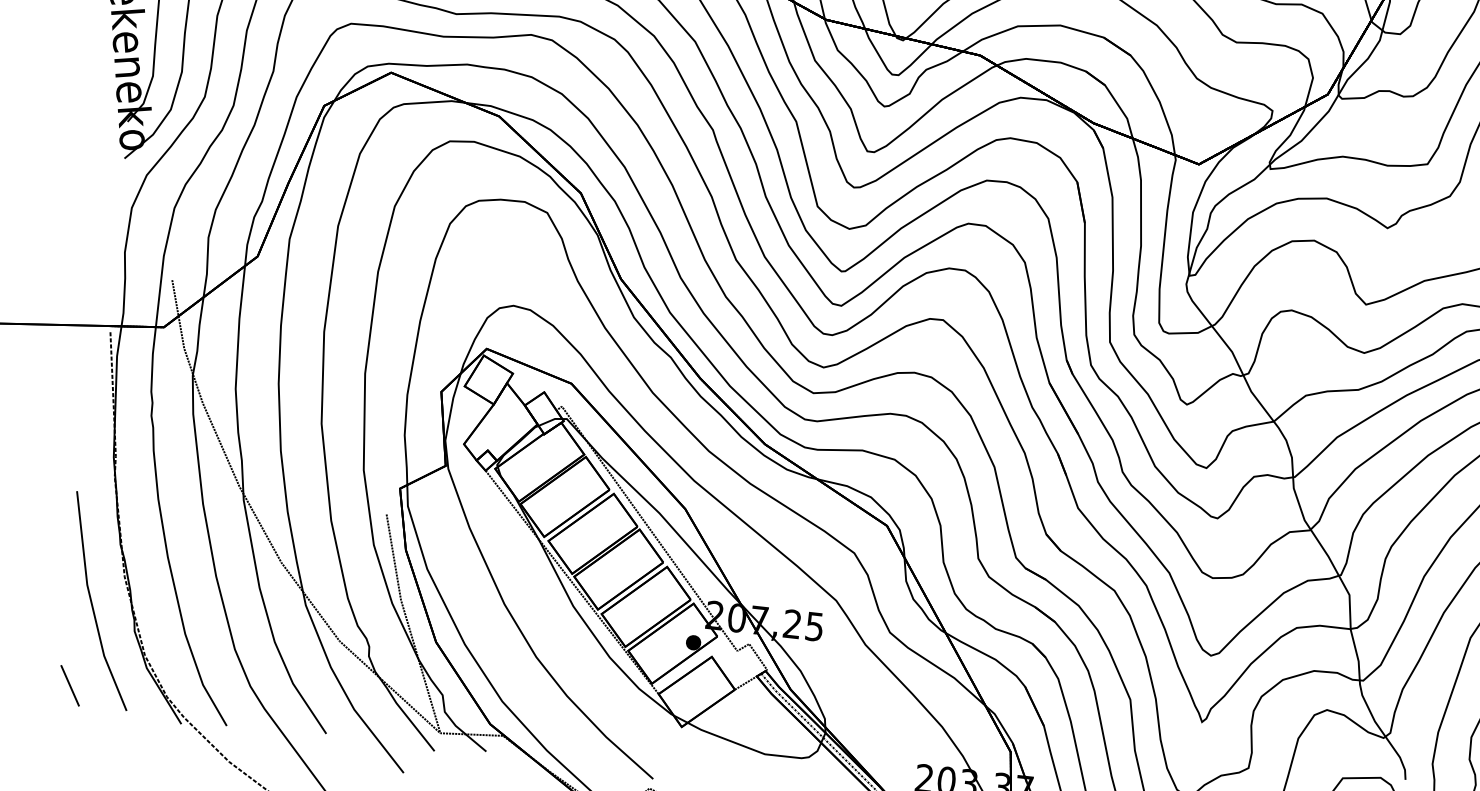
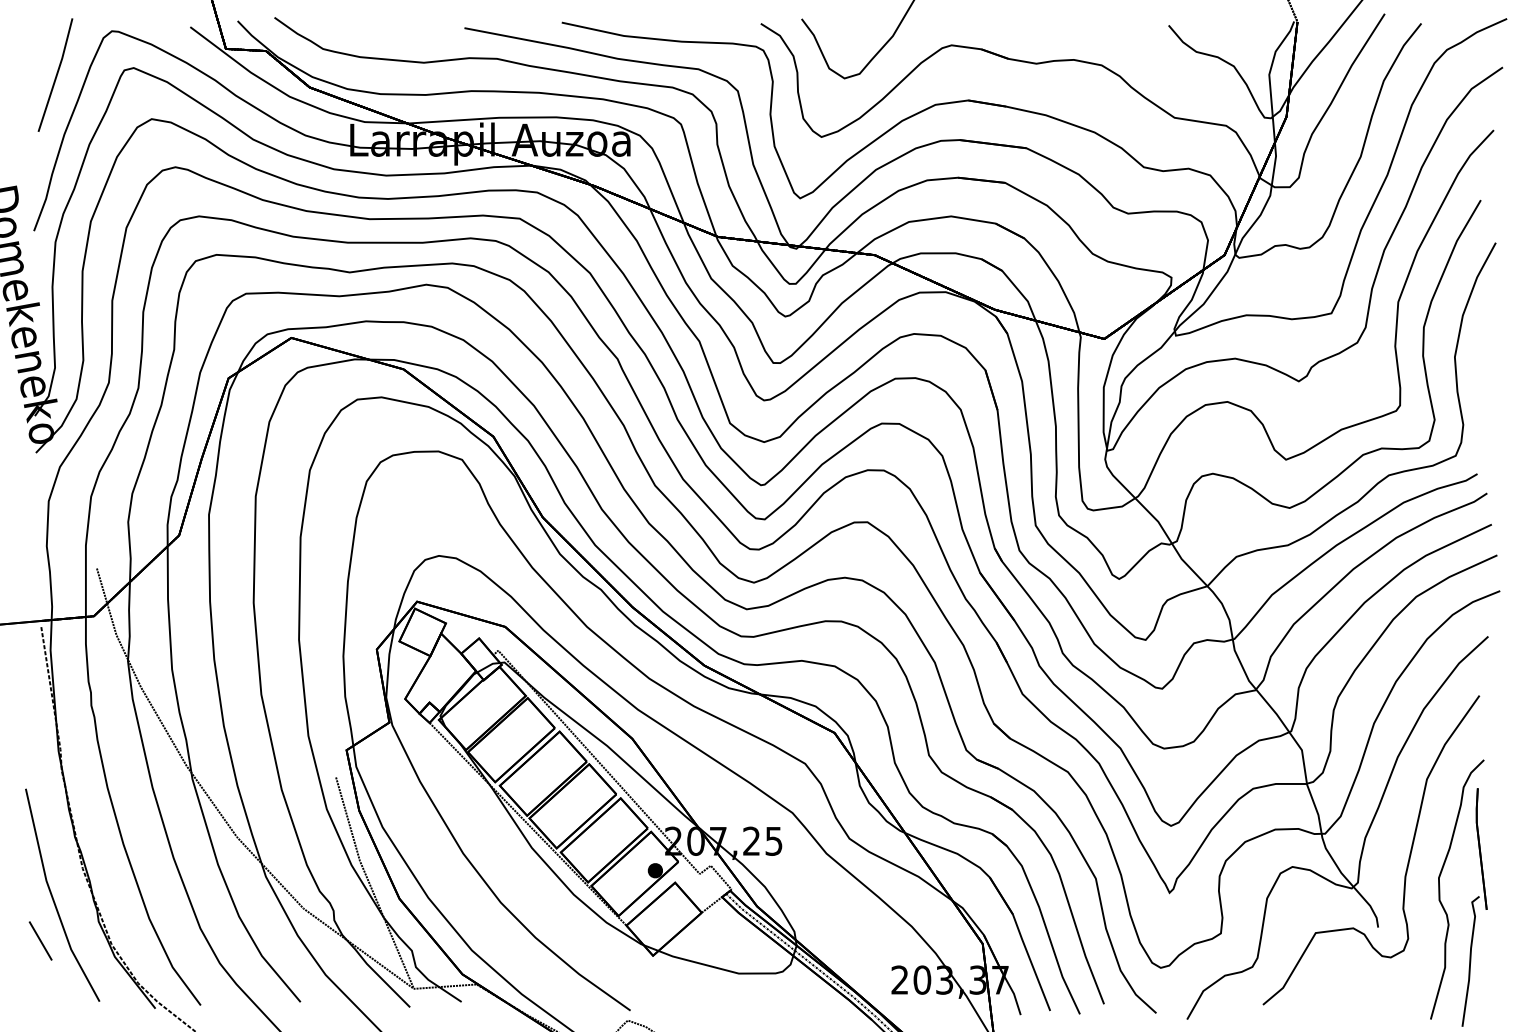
line: (70, 685) -> (40, 940), moved

